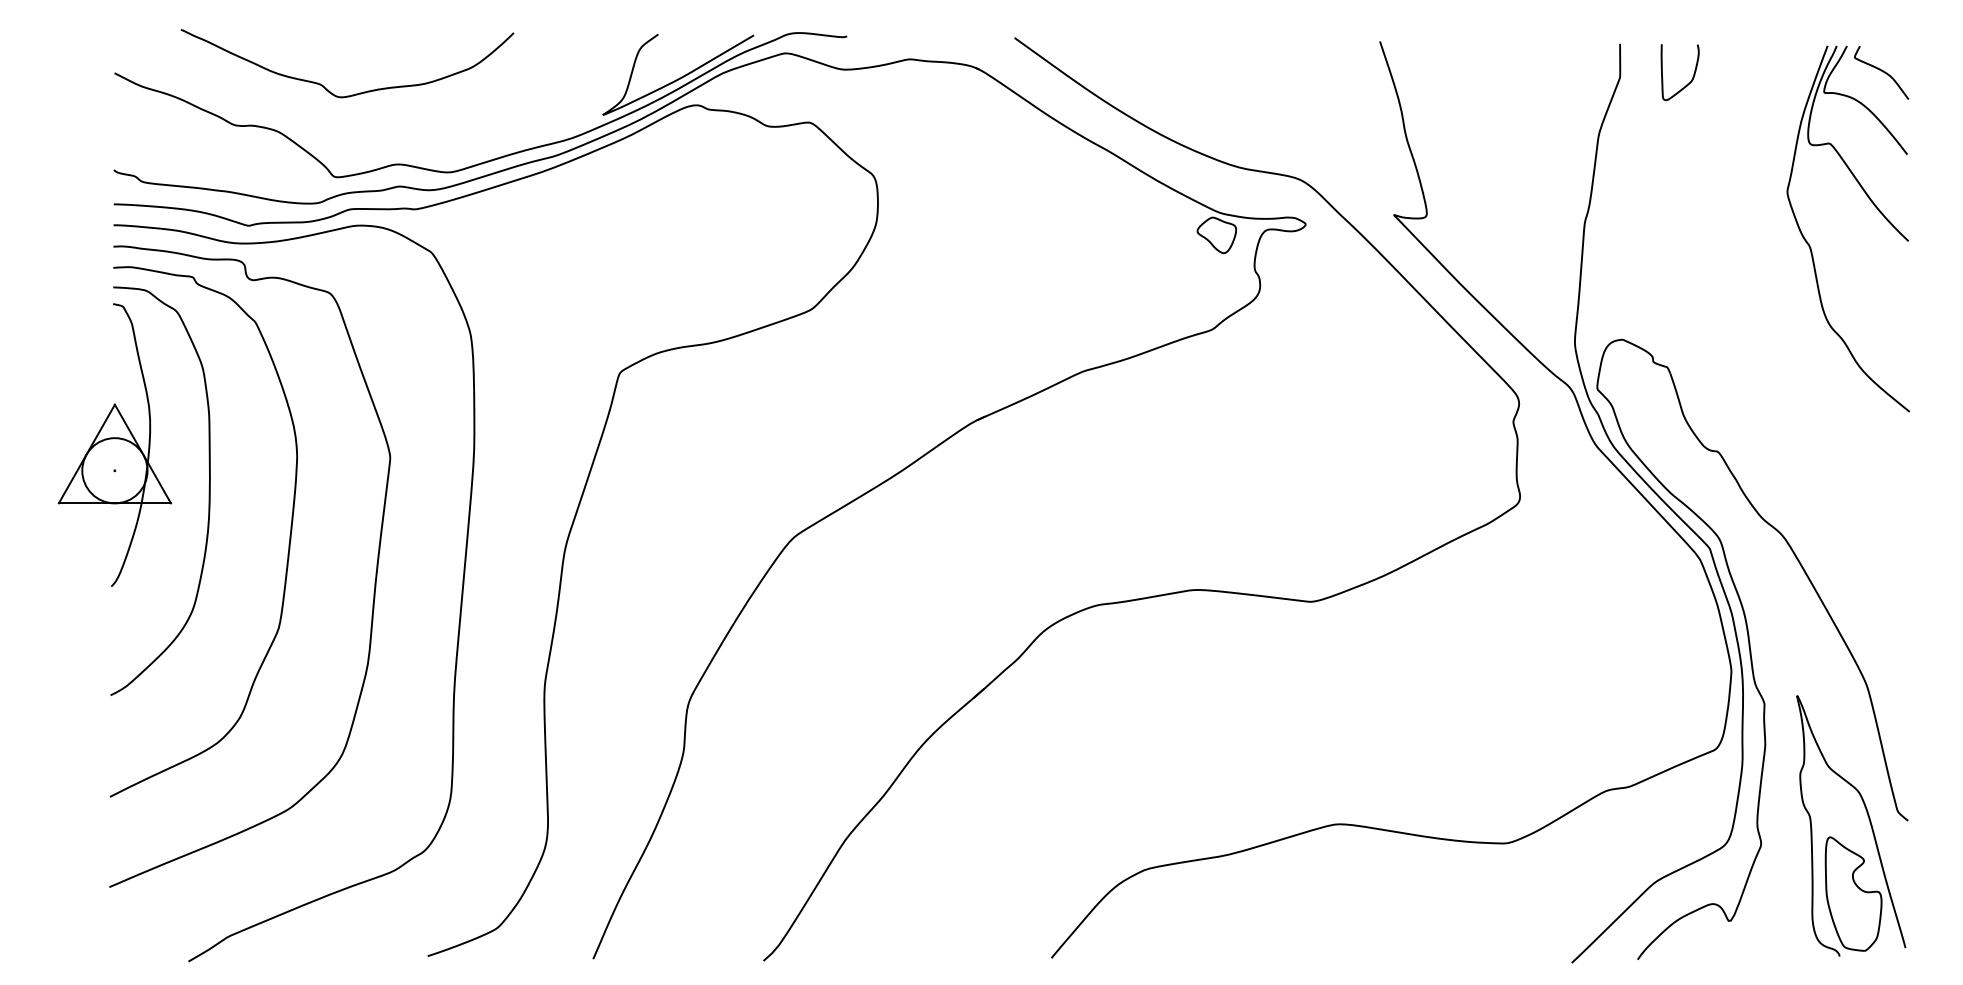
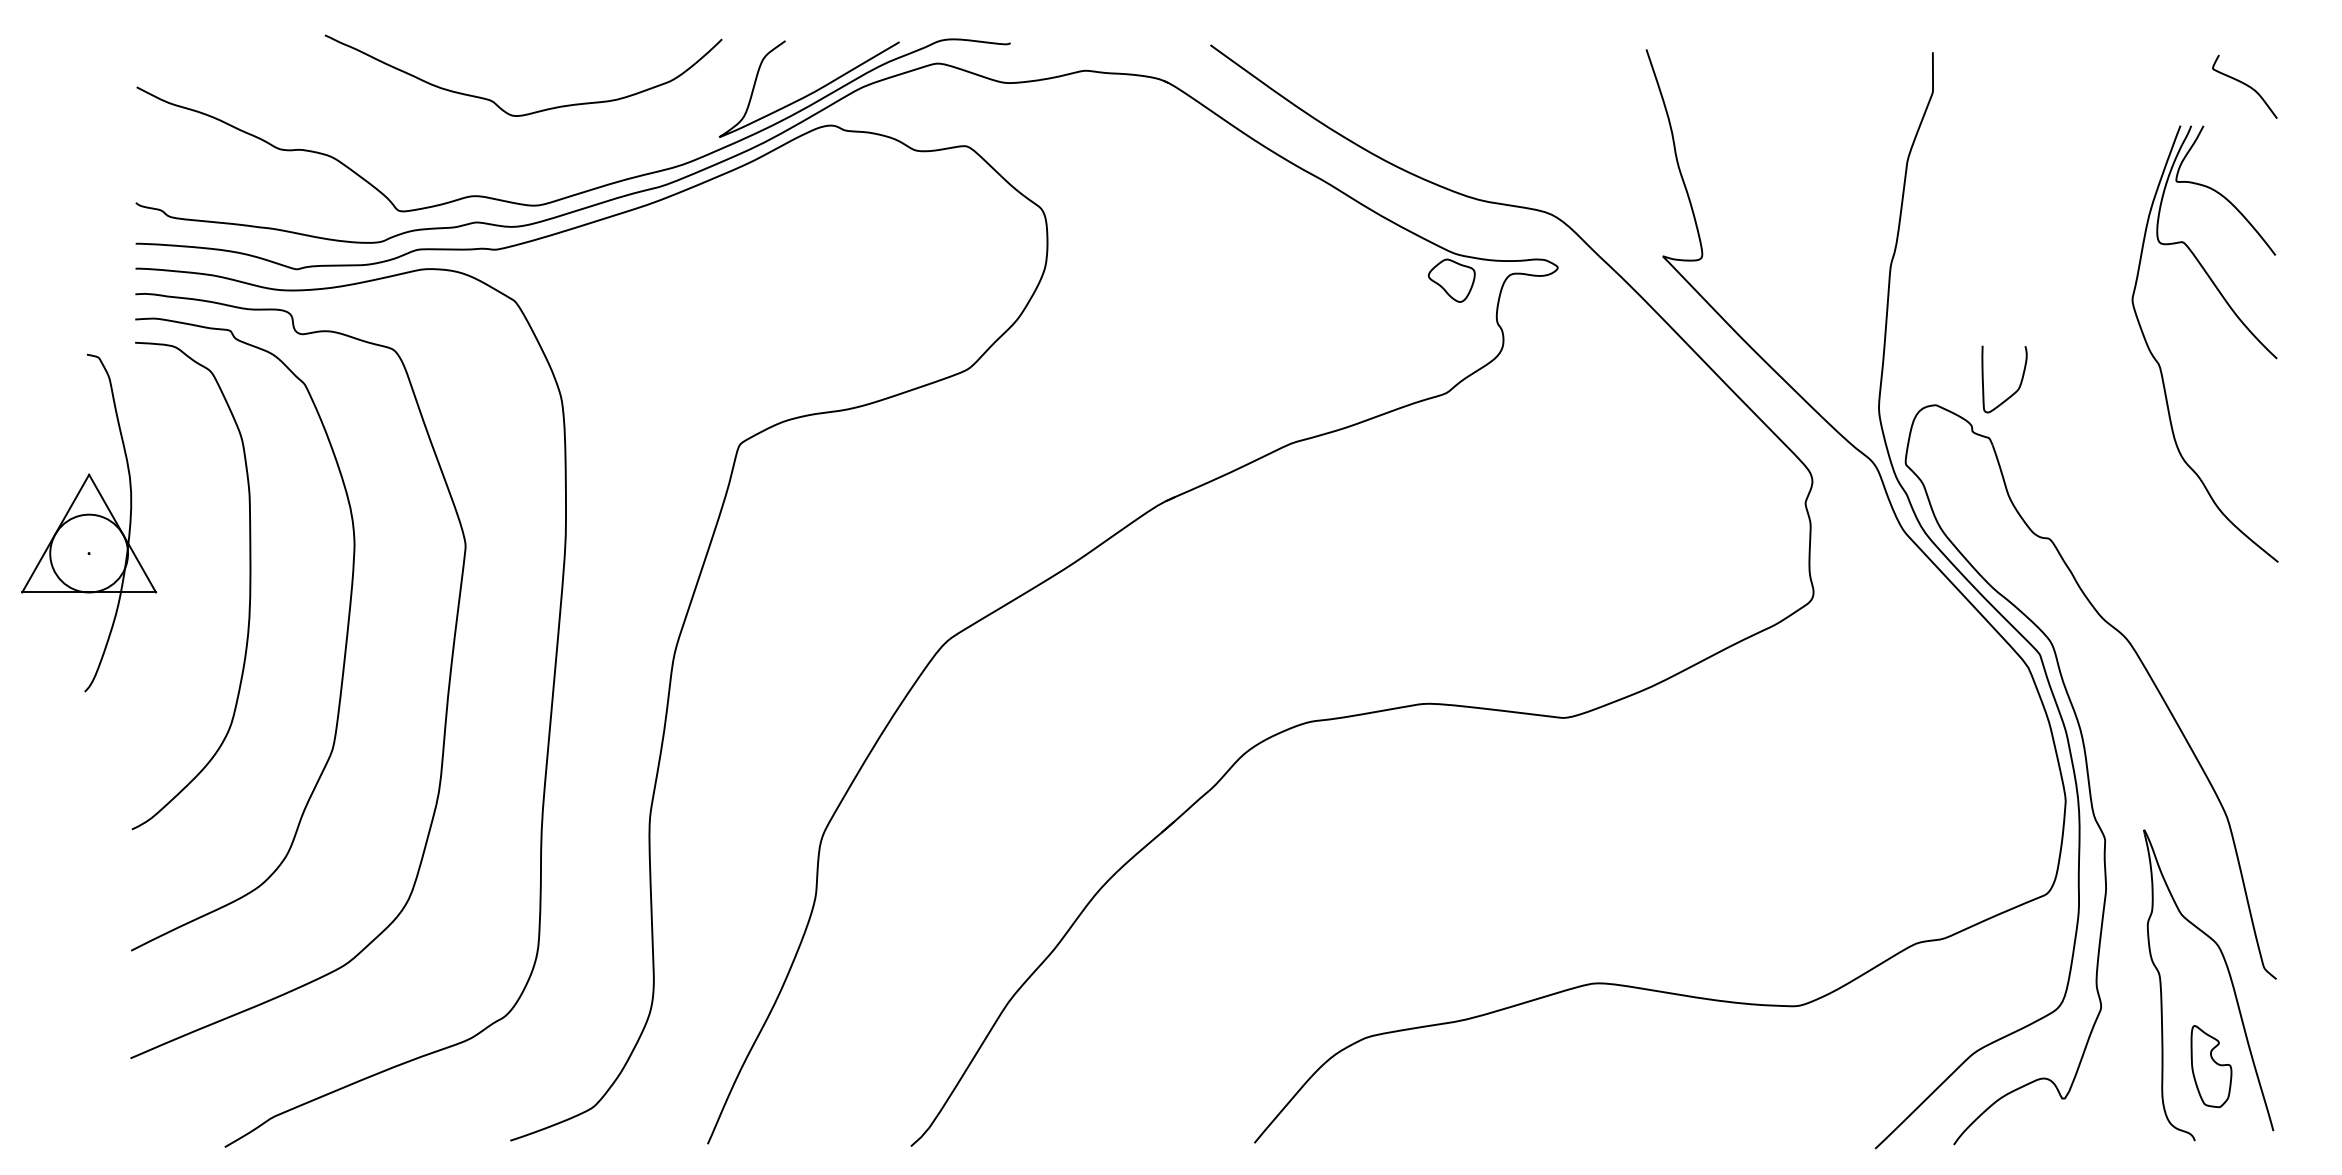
curve: (1692, 76) -> (2019, 384), moved
curve: (356, 93) -> (534, 111), moved
part: (1875, 207) -> (2237, 318), moved
part: (115, 444) -> (89, 522), moved
part: (1853, 893) -> (2211, 1066), size x0.6

